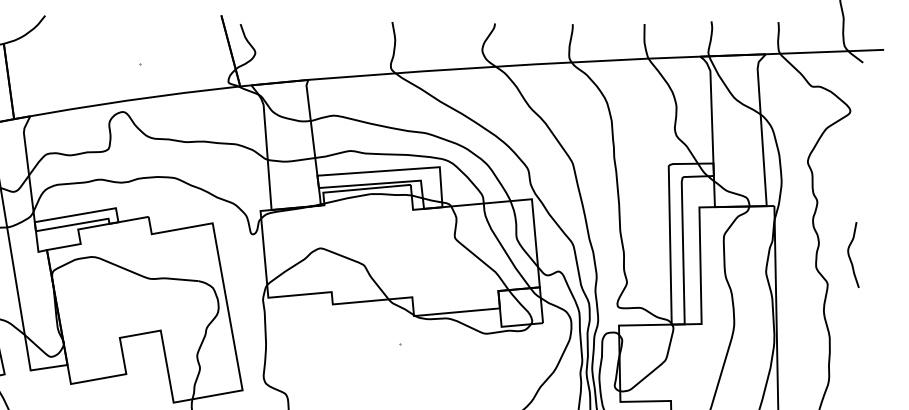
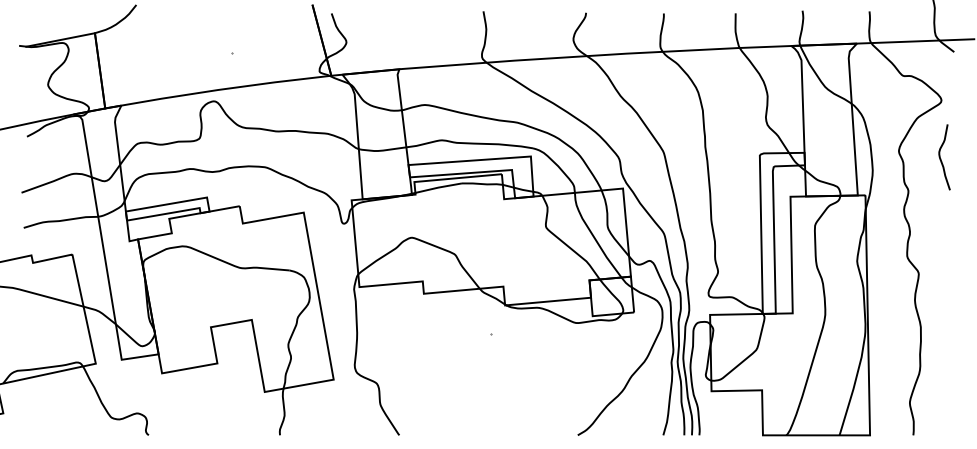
curve: (850, 256) -> (941, 158), moved

